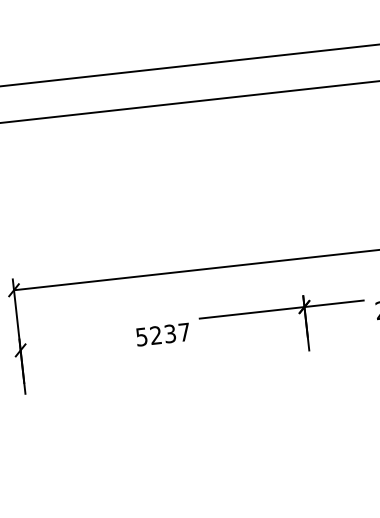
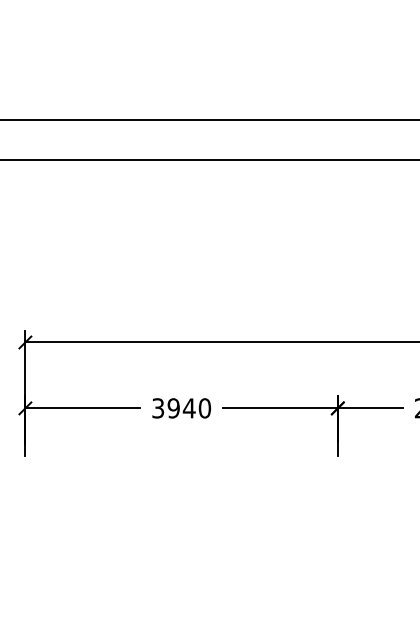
part: (281, 309) -> (312, 408), moved
text: (164, 334) -> (182, 408), 5237 -> 3940
line: (72, 344) -> (82, 408), added

